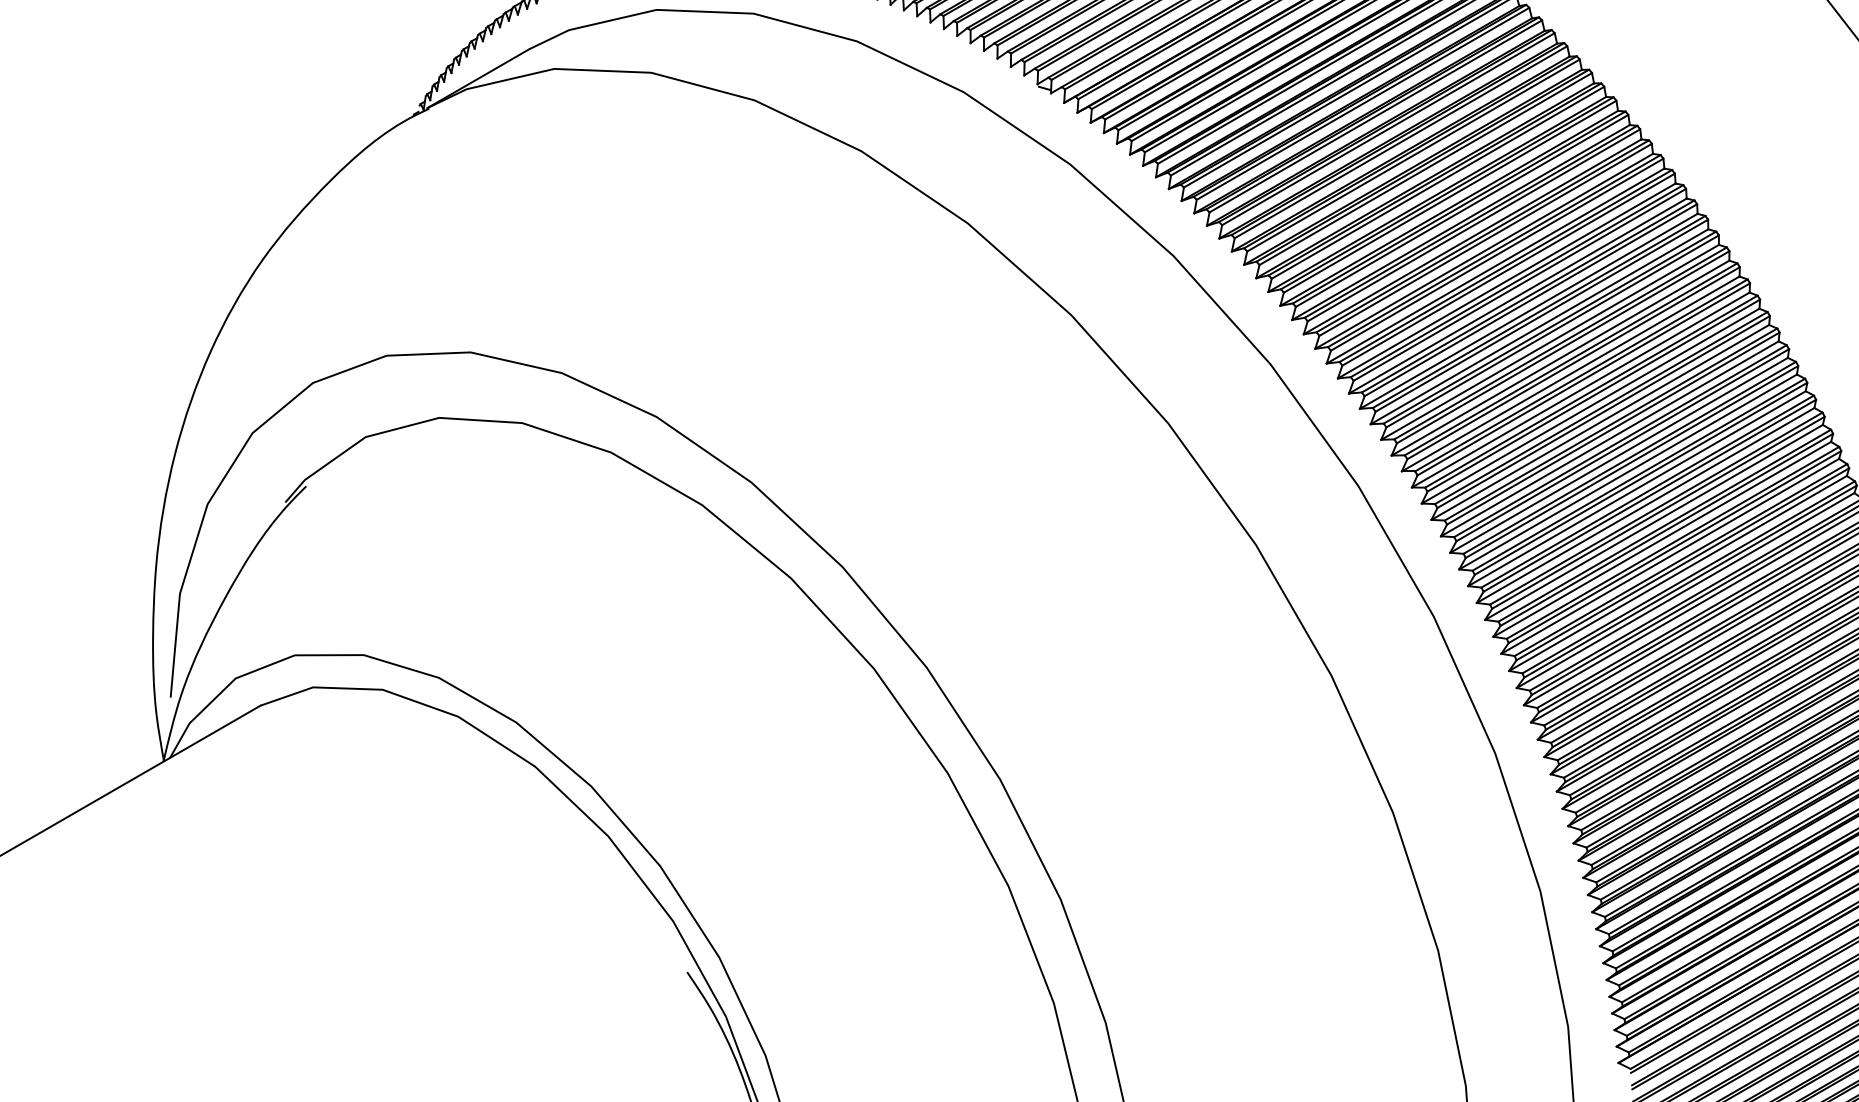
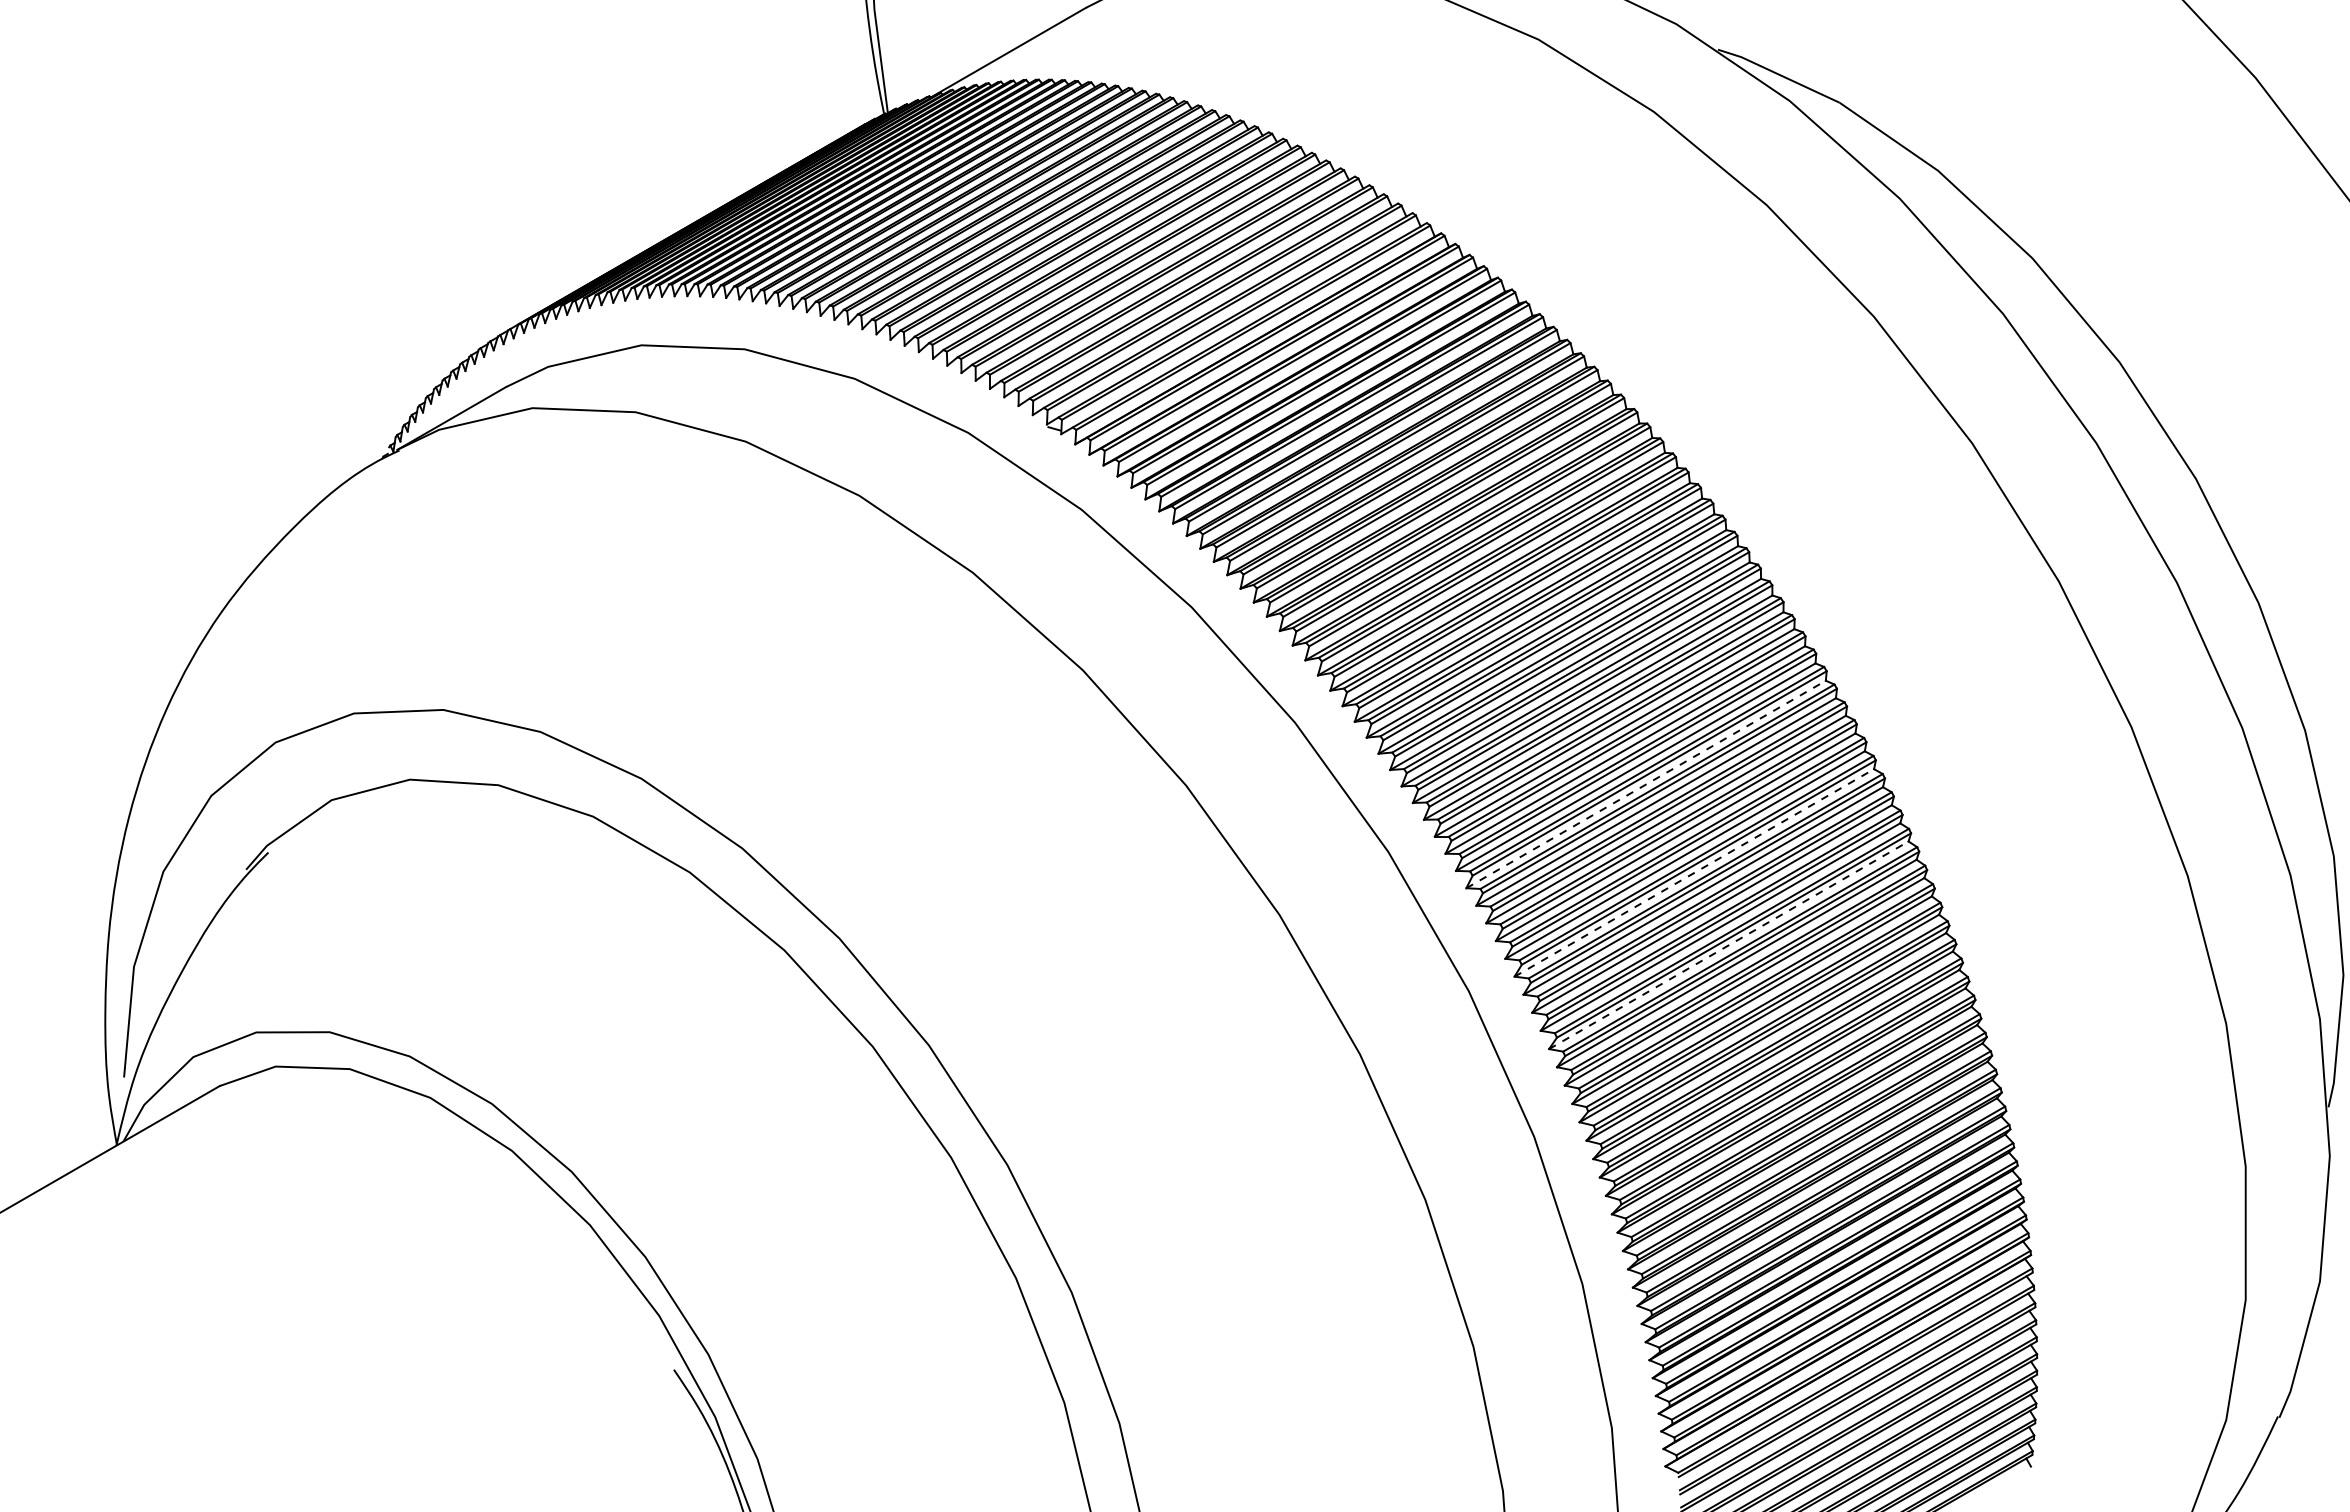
line: (1600, 422) -> (1646, 784), solid -> dashed
line: (1645, 505) -> (1694, 872), solid -> dashed
line: (1677, 573) -> (1728, 945), solid -> dashed

